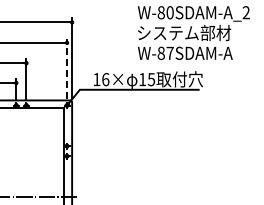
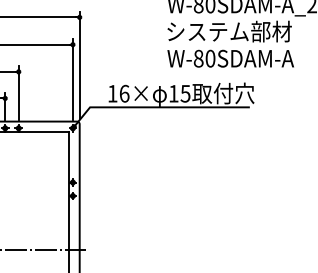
text: (169, 52) -> (209, 57), W-87SDAM-A -> W-80SDAM-A
line: (67, 68) -> (73, 78), dashed -> solid

